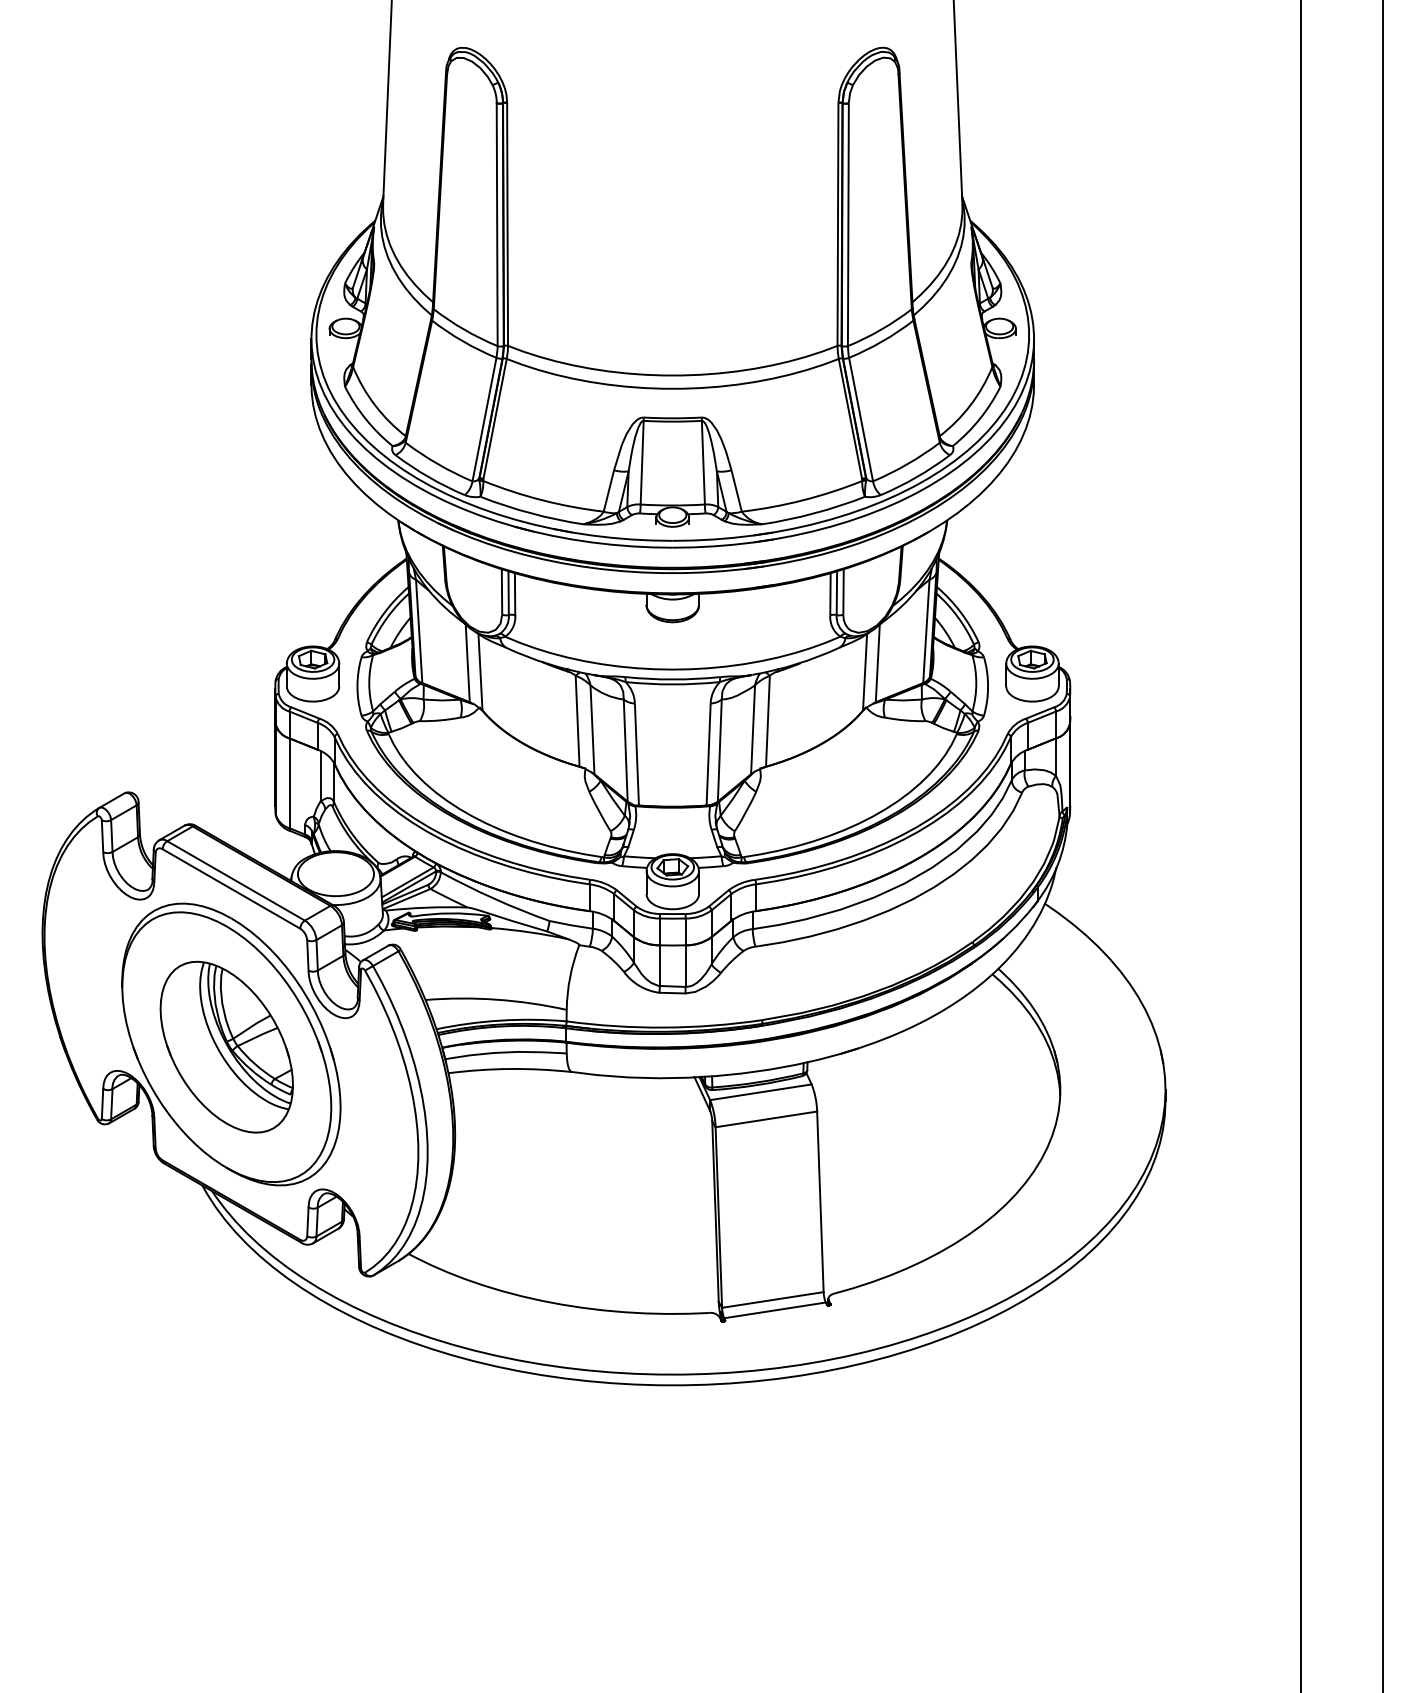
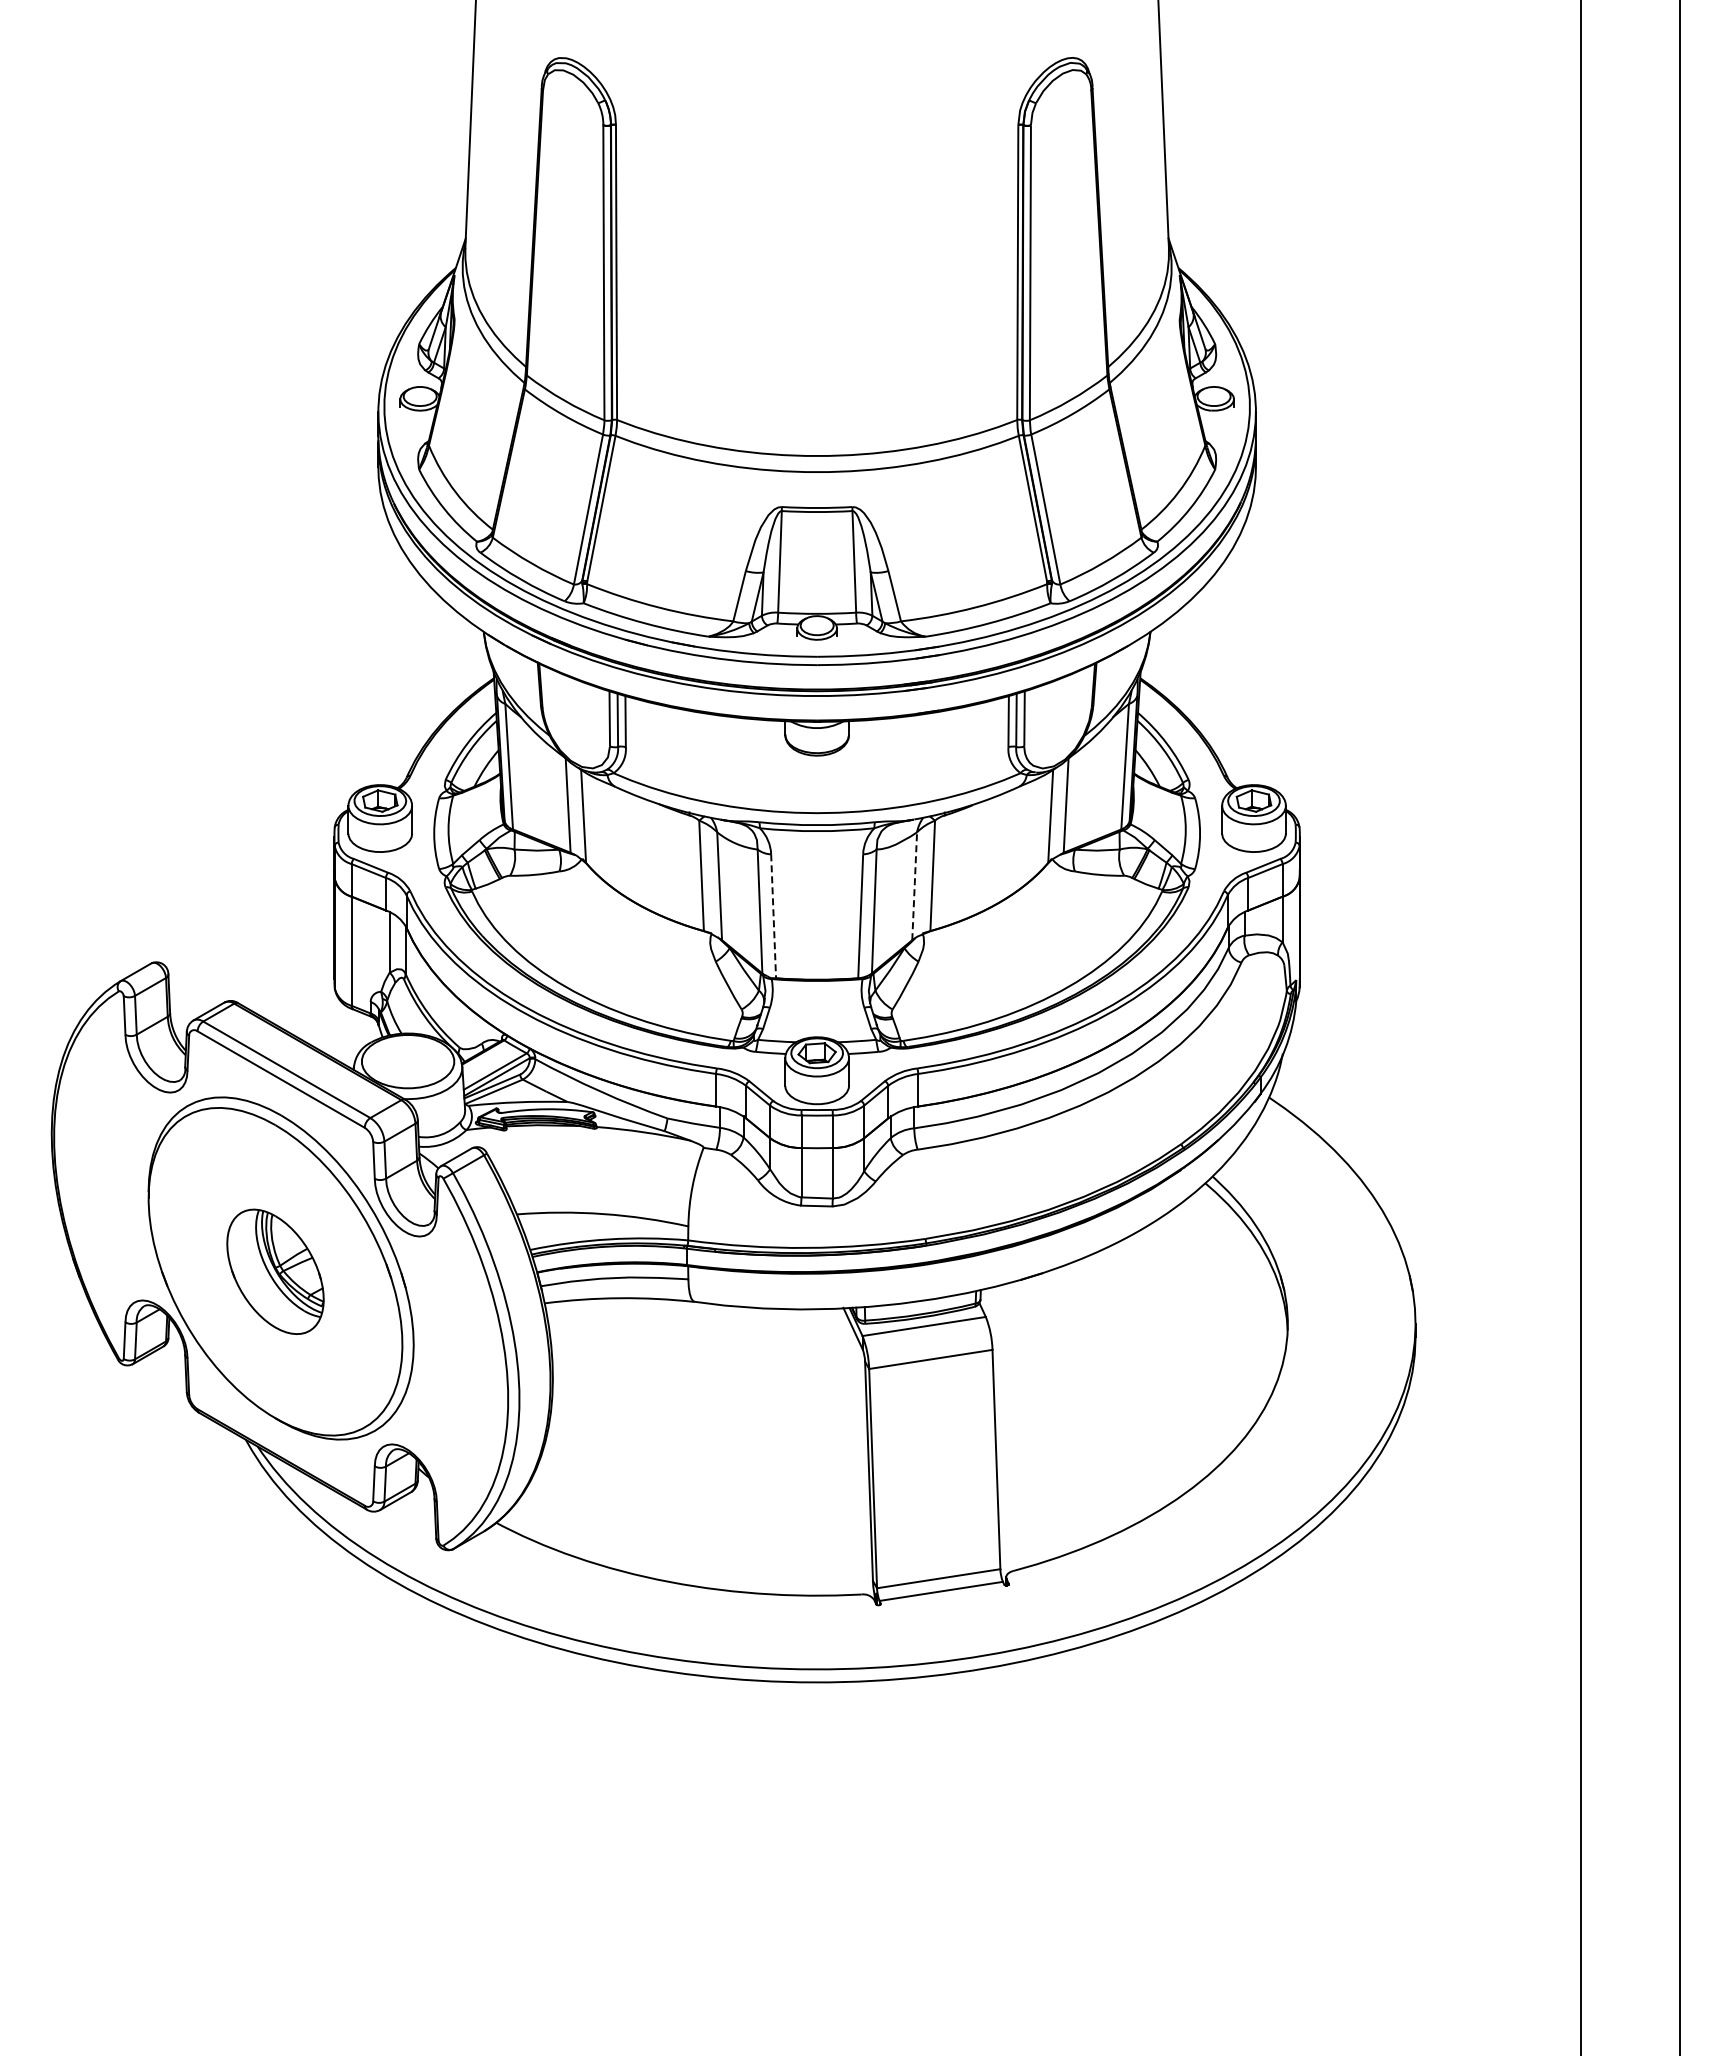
line: (752, 729) -> (914, 885), solid -> dashed
line: (636, 753) -> (773, 915), solid -> dashed
part: (226, 1046) -> (275, 1271), size x0.6

